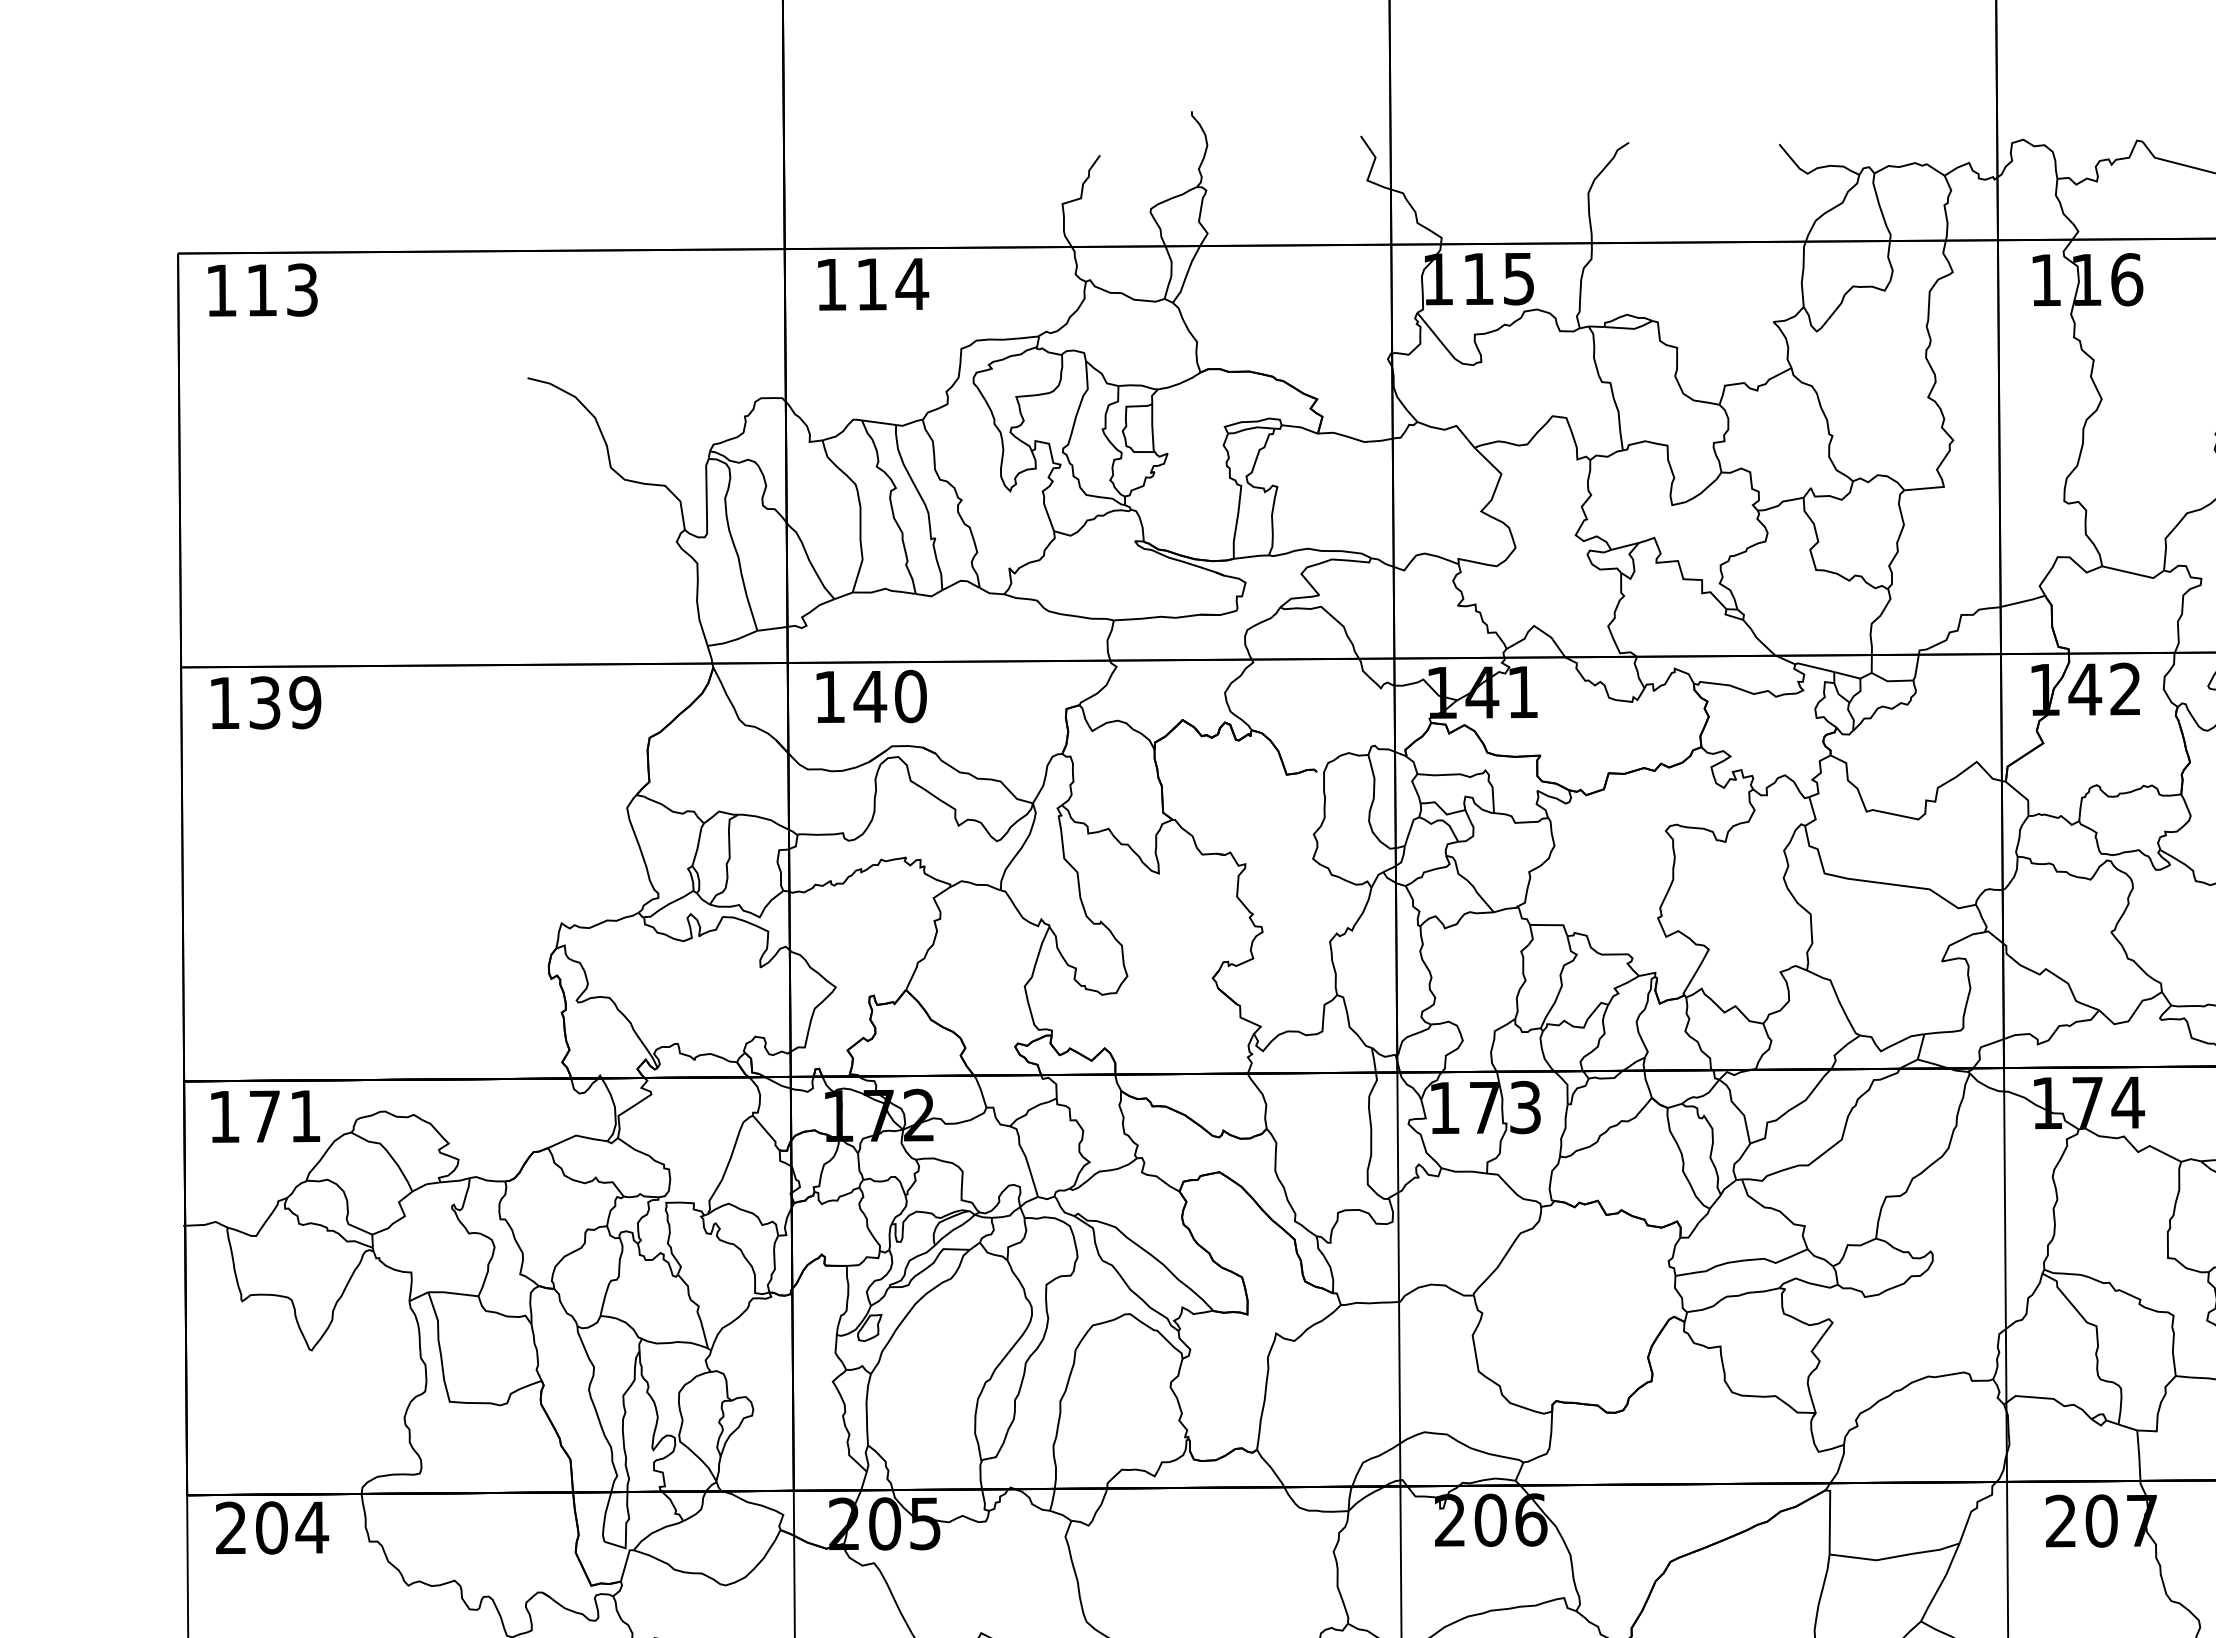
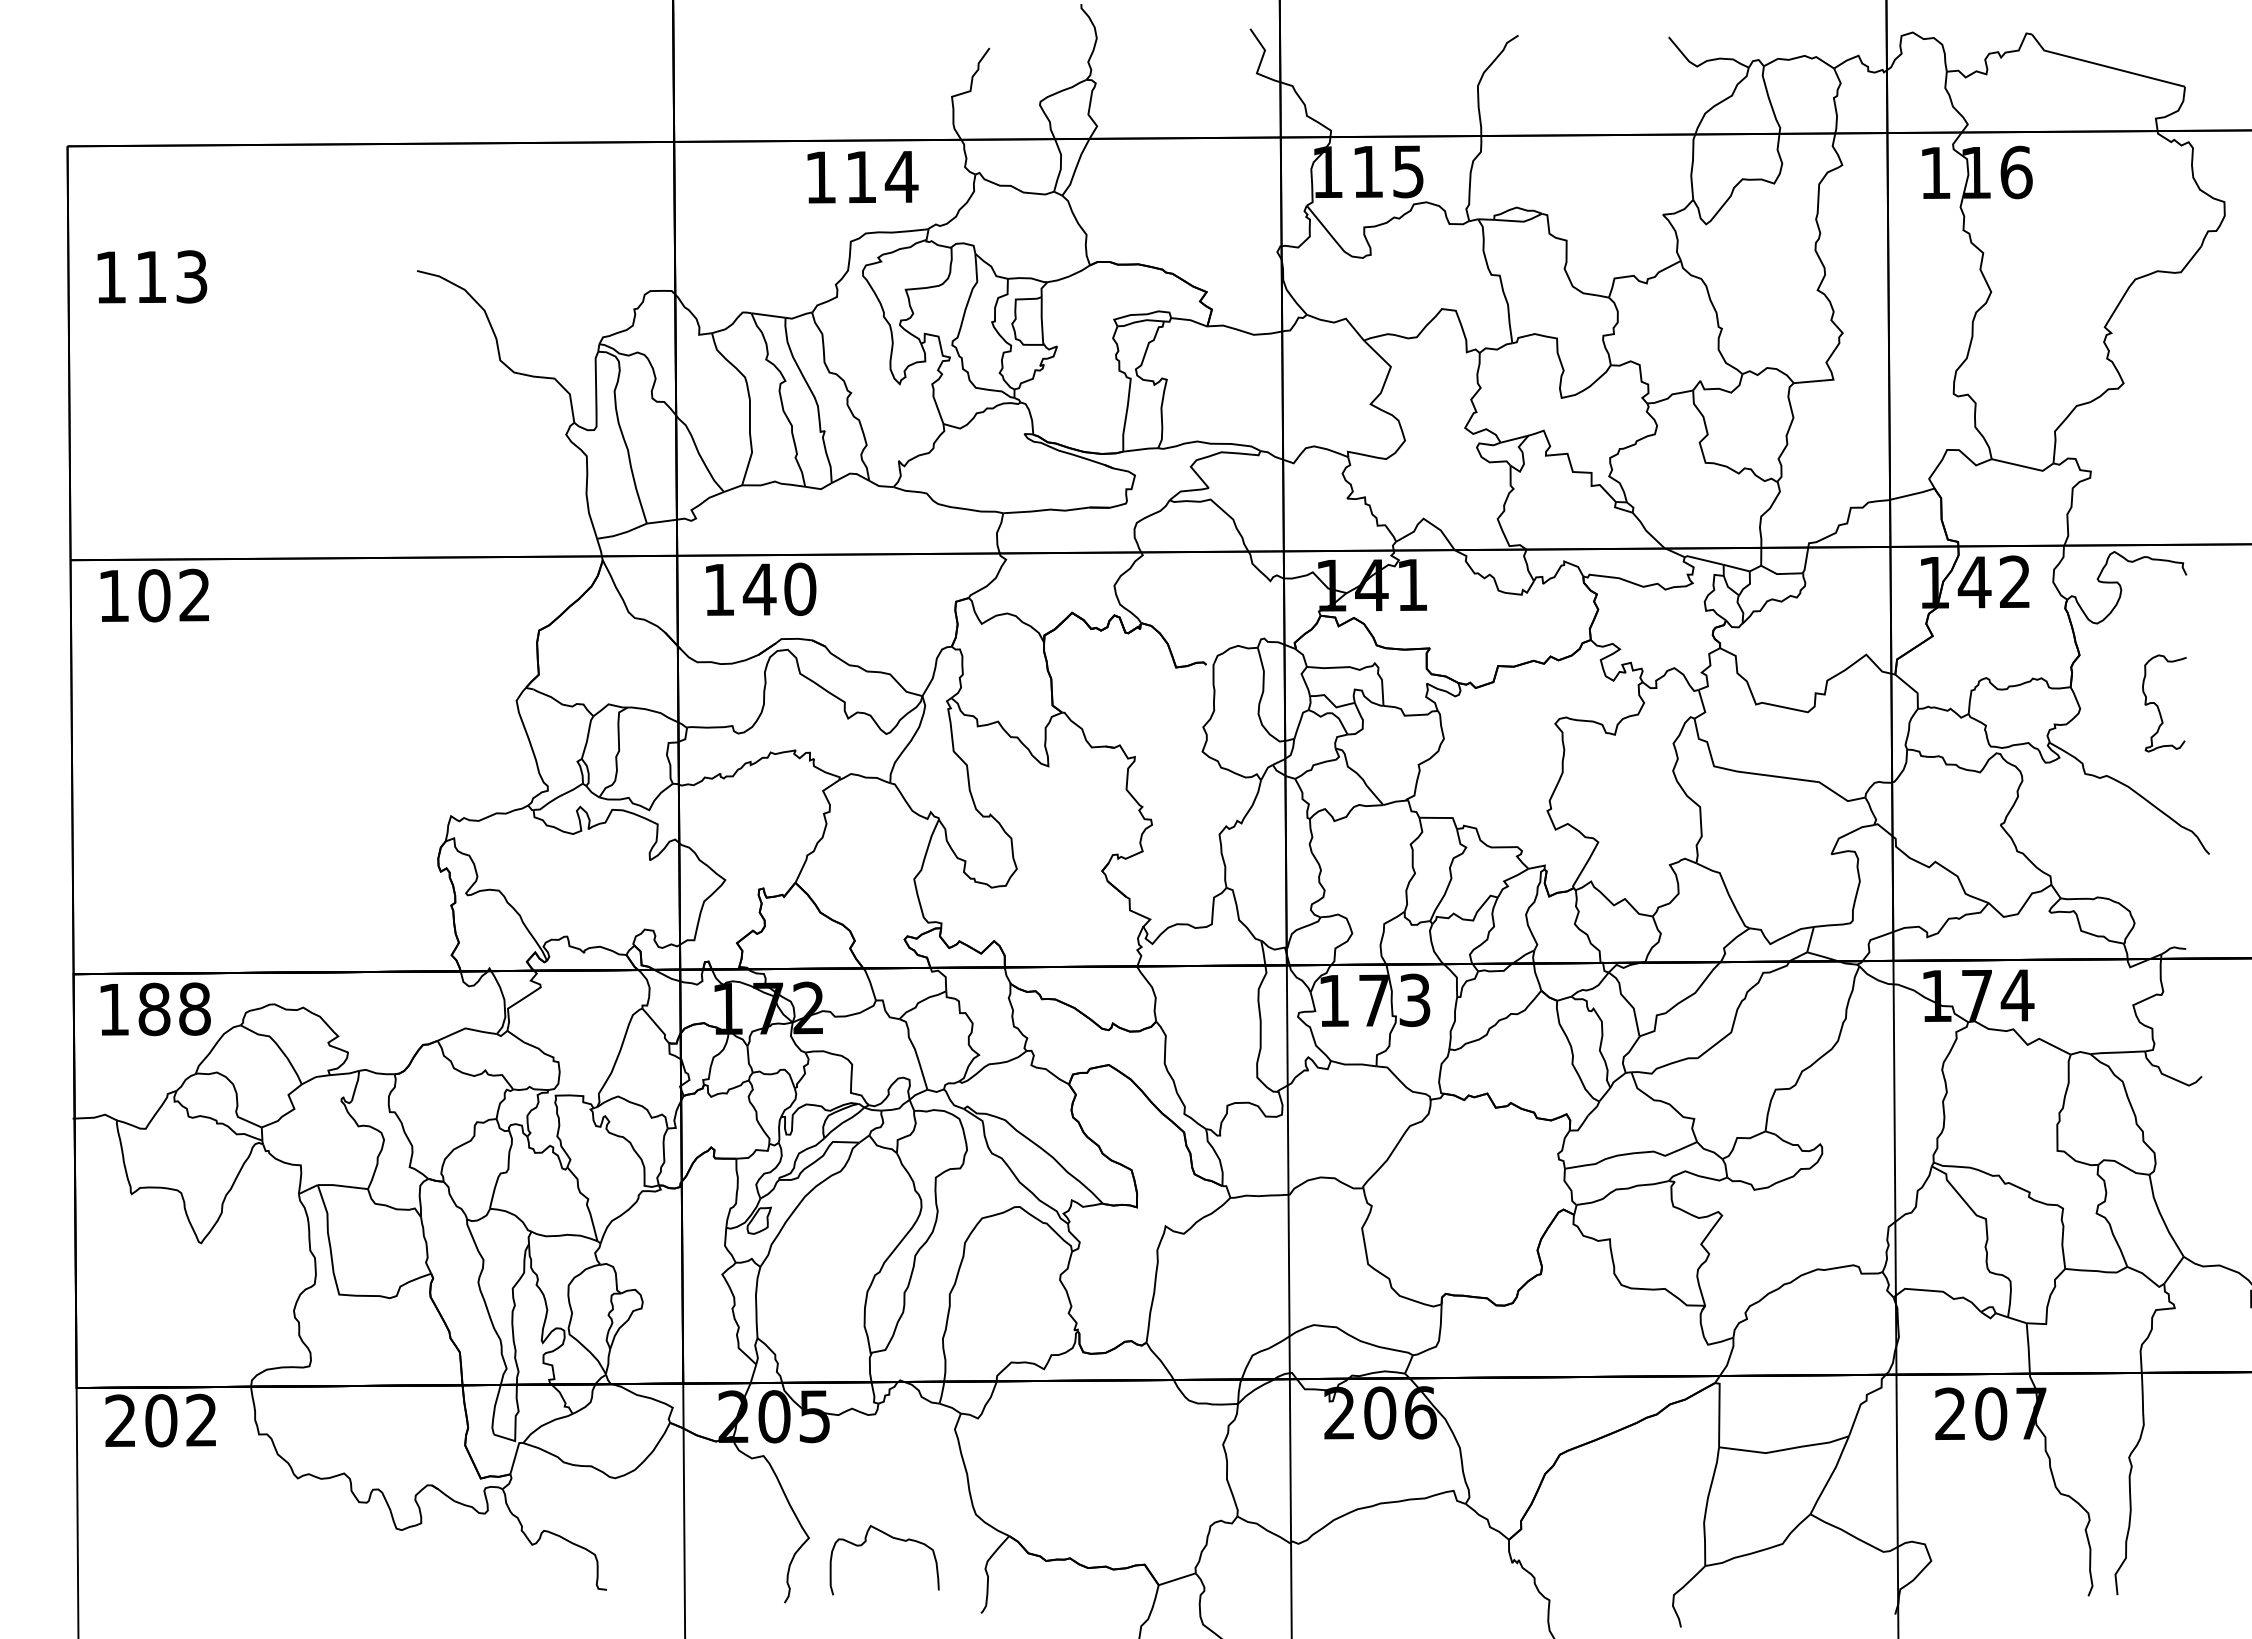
text: (873, 284) -> (862, 177), moved
text: (263, 289) -> (152, 276), moved
text: (285, 702) -> (174, 595), 139 -> 102
text: (285, 1116) -> (174, 1009), 171 -> 188
text: (312, 1526) -> (201, 1419), 204 -> 202

